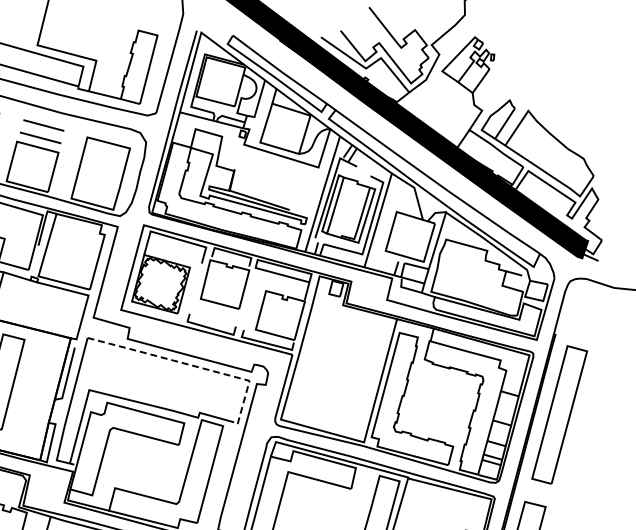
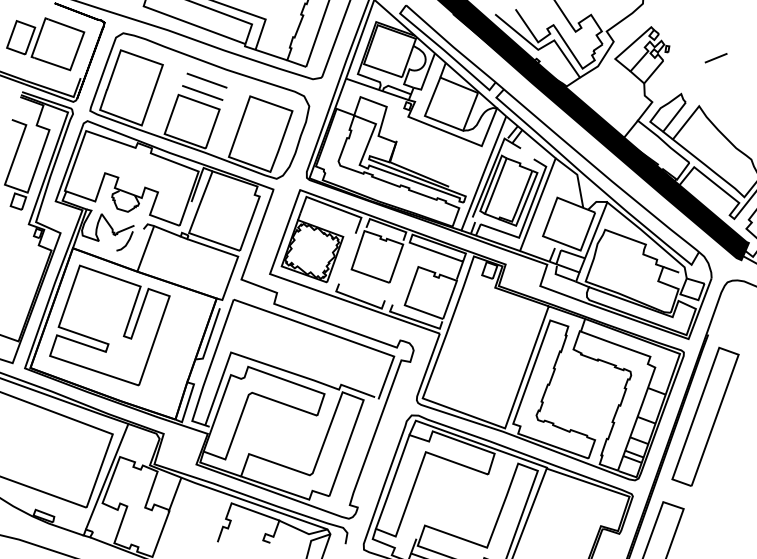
line: (540, 62) -> (715, 58), added
line: (190, 364) -> (335, 335), dashed -> solid

